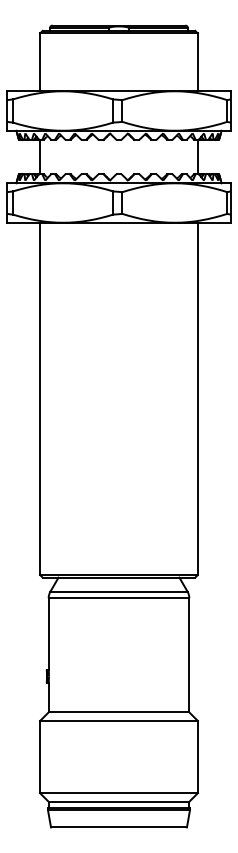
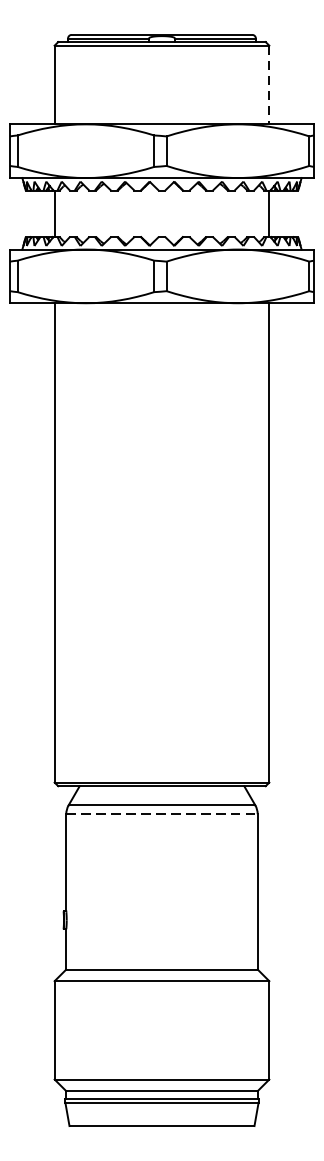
line: (197, 62) -> (268, 85), solid -> dashed
line: (119, 598) -> (162, 814), solid -> dashed

